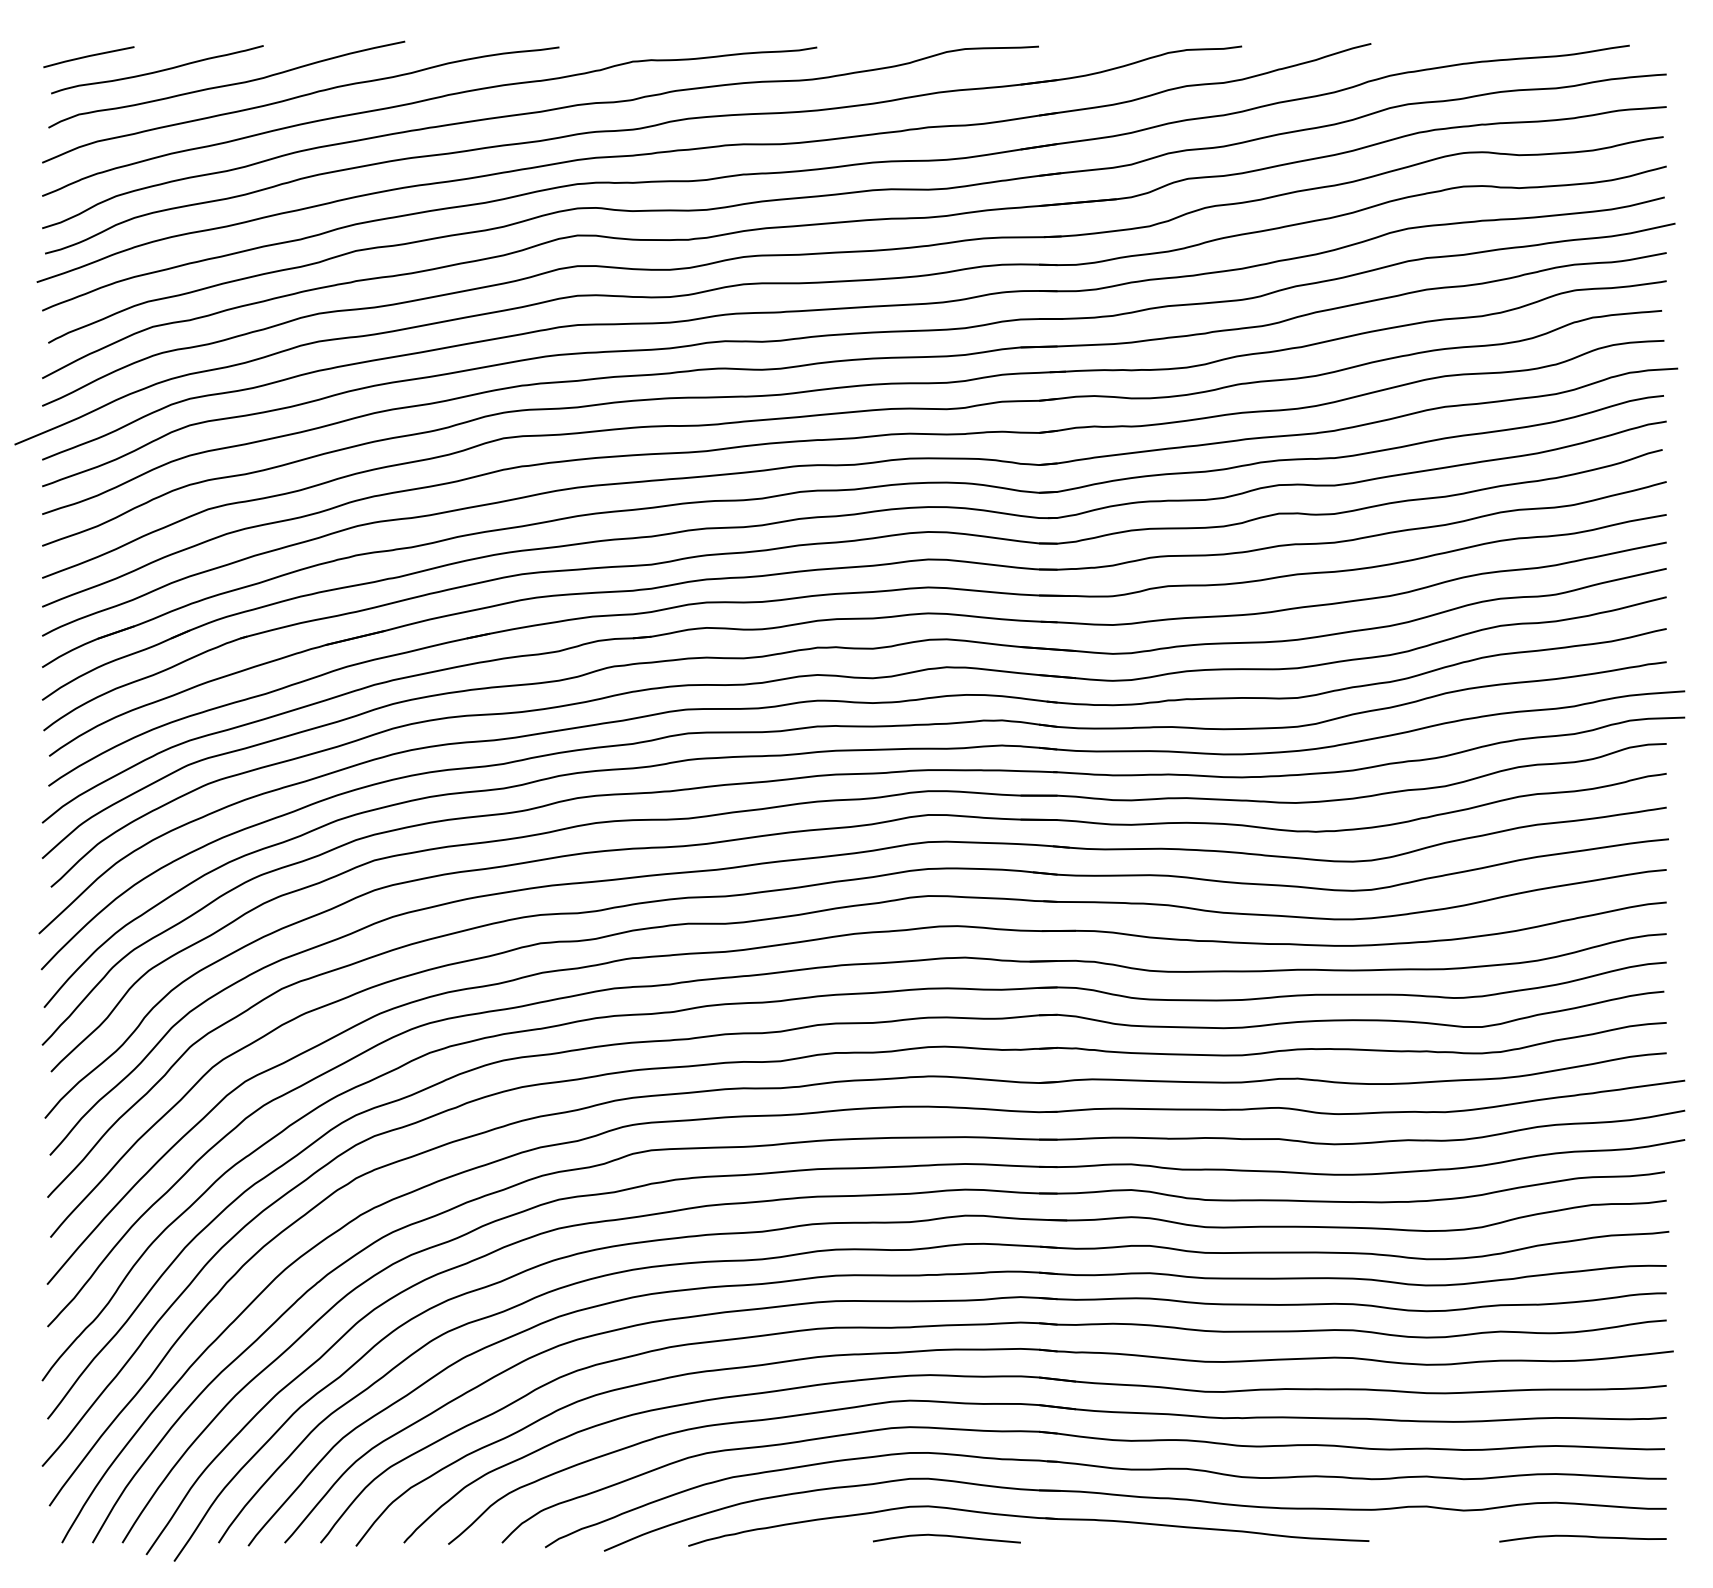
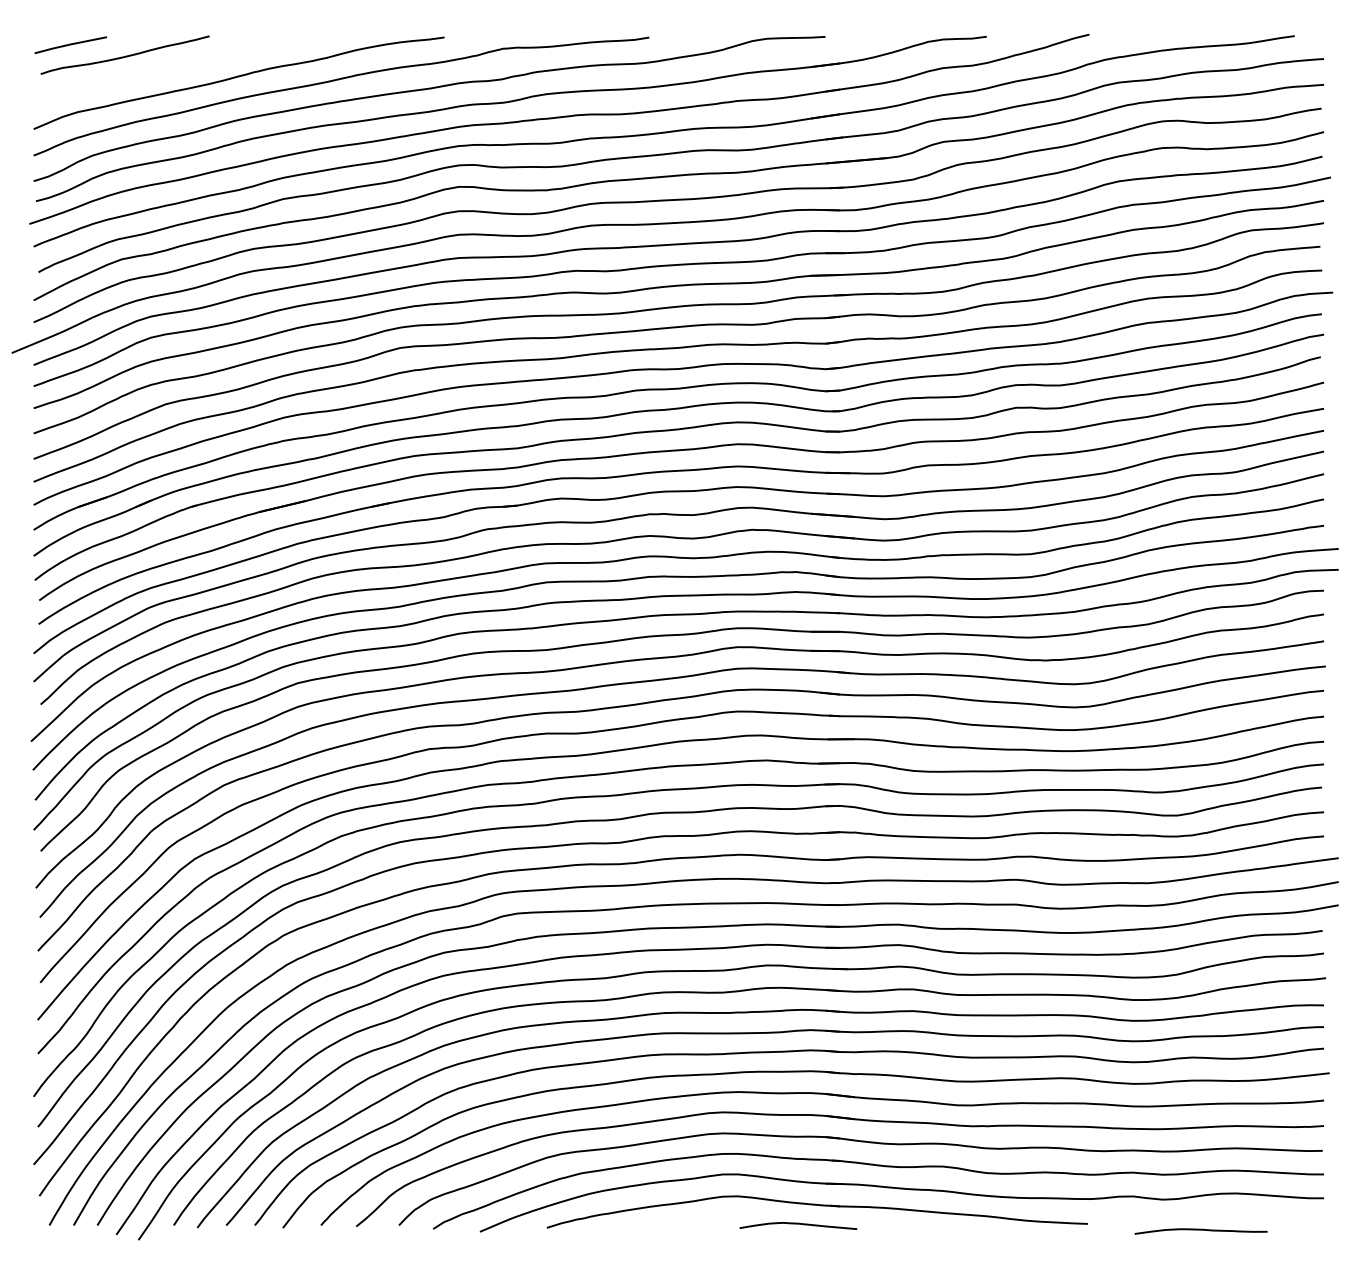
curve: (226, 84) -> (180, 66), removed
curve: (946, 1536) -> (798, 1224), moved
curve: (1582, 1537) -> (1200, 1230), moved

